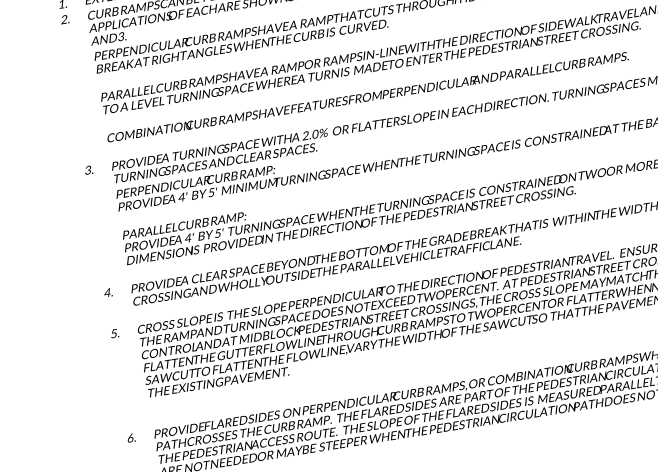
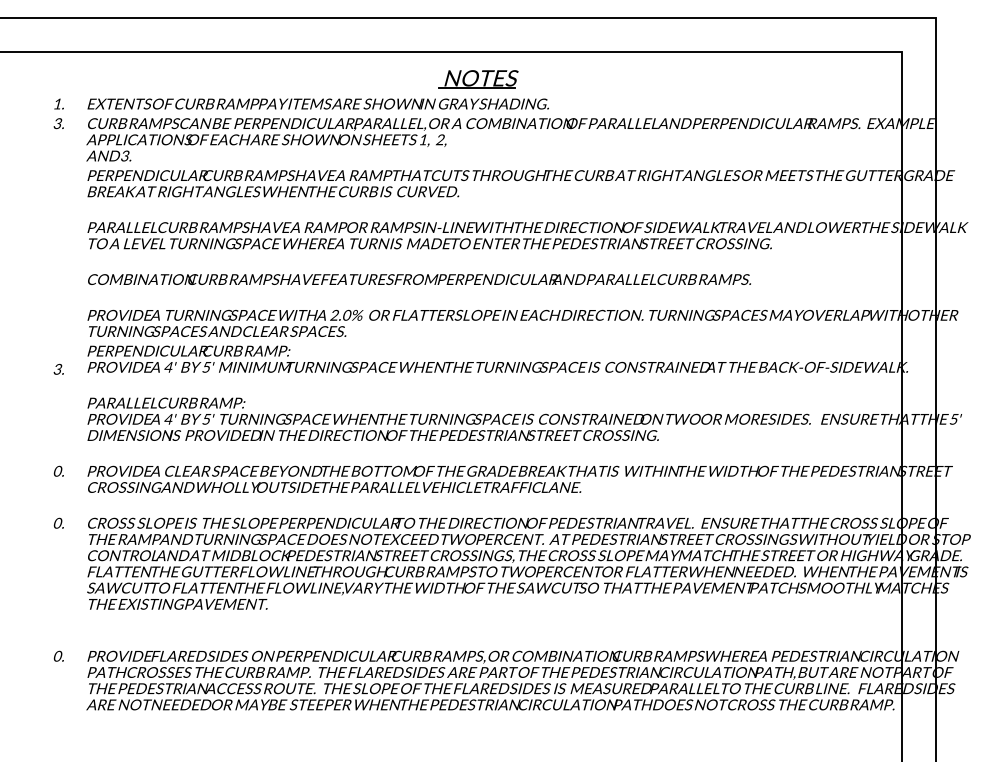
text: (64, 21) -> (57, 125), 2. -> 3.
text: (88, 169) -> (58, 368), moved
text: (107, 292) -> (57, 470), 4. -> 0.
text: (113, 333) -> (57, 523), 5. -> 0.
text: (130, 437) -> (57, 655), 6. -> 0.

